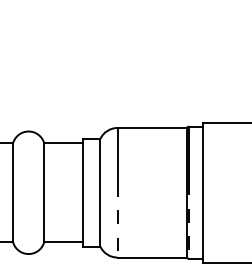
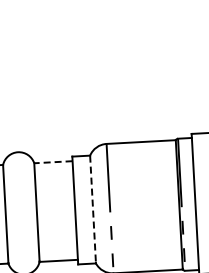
line: (62, 143) -> (52, 162), solid -> dashed
line: (100, 192) -> (93, 209), solid -> dashed

